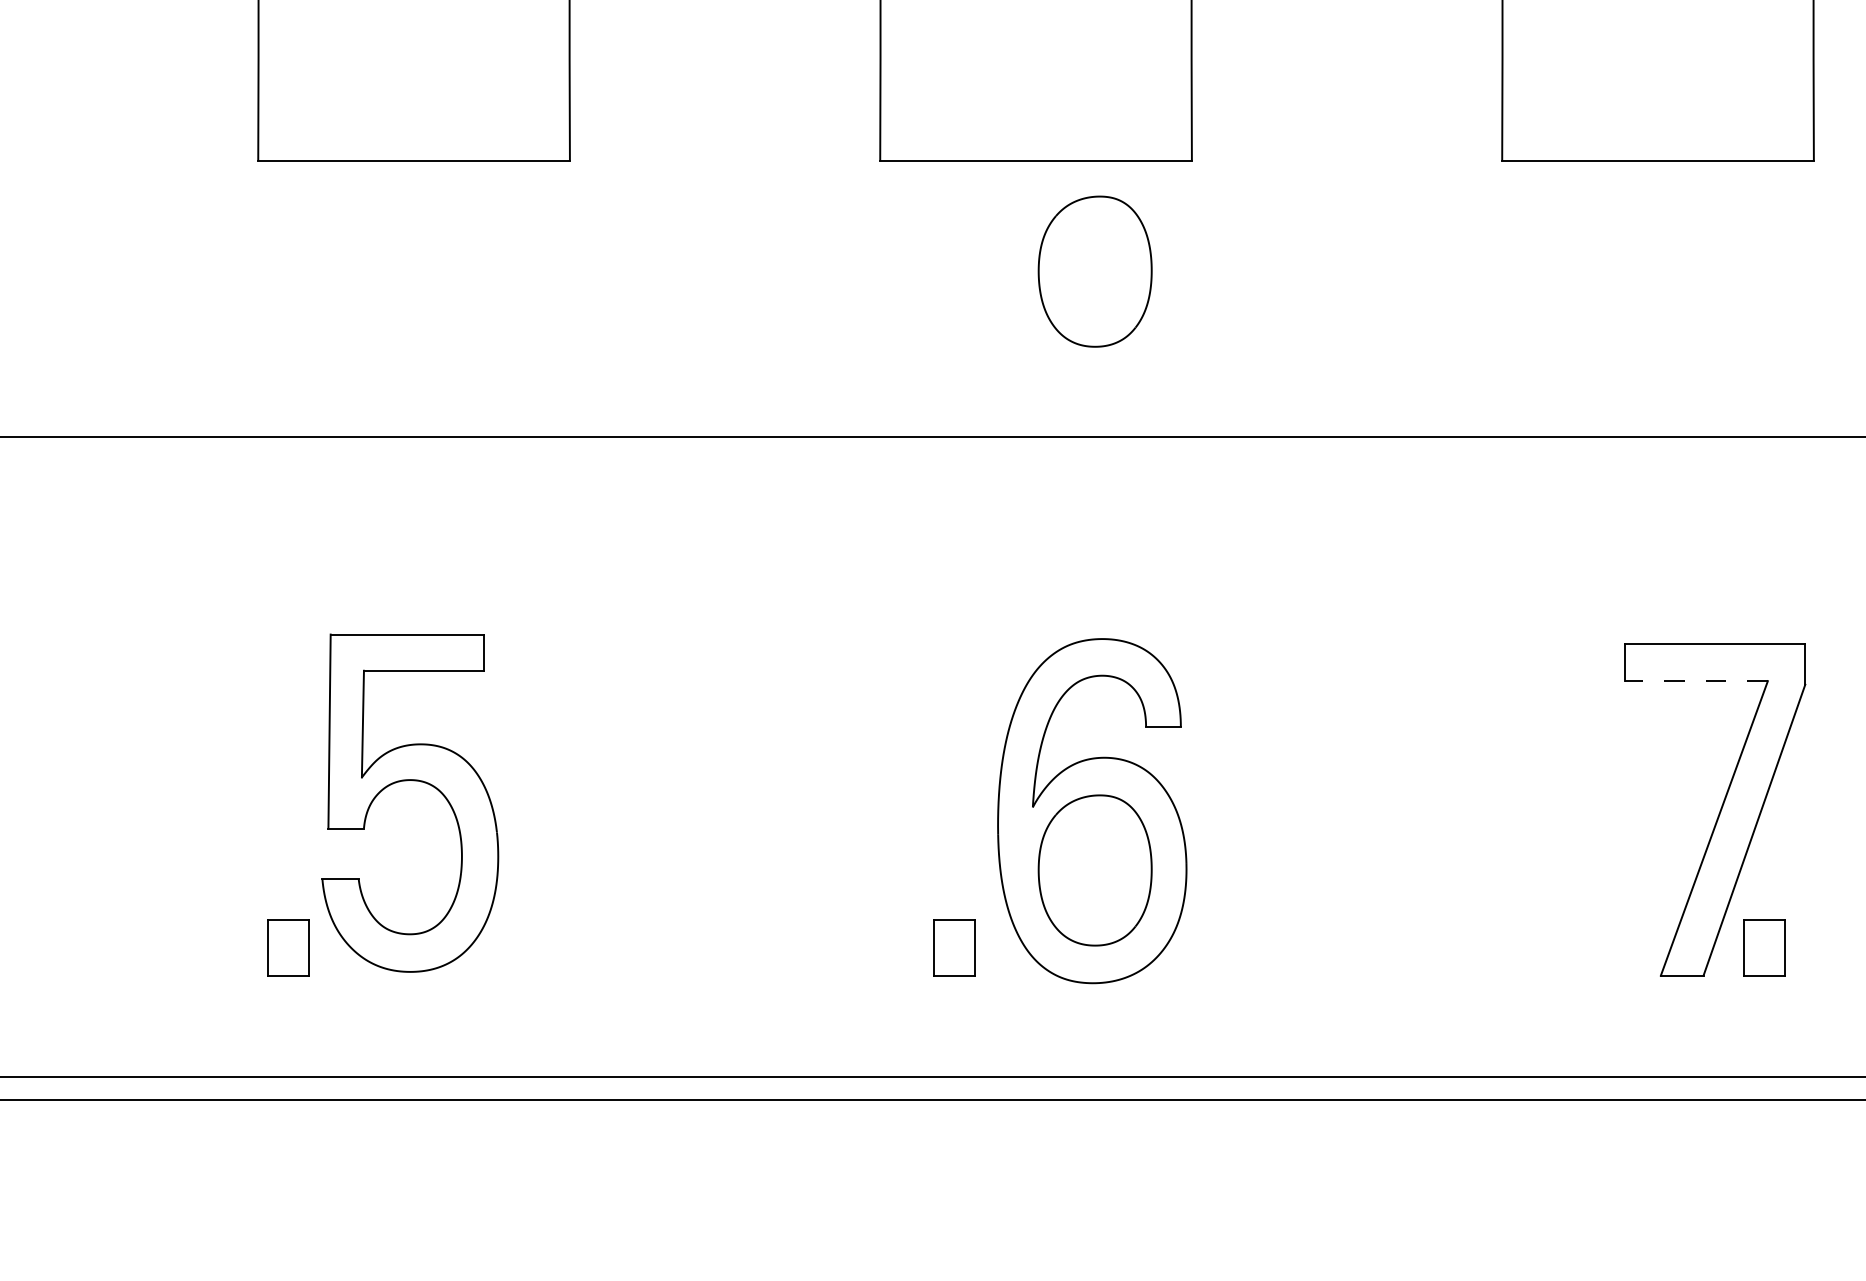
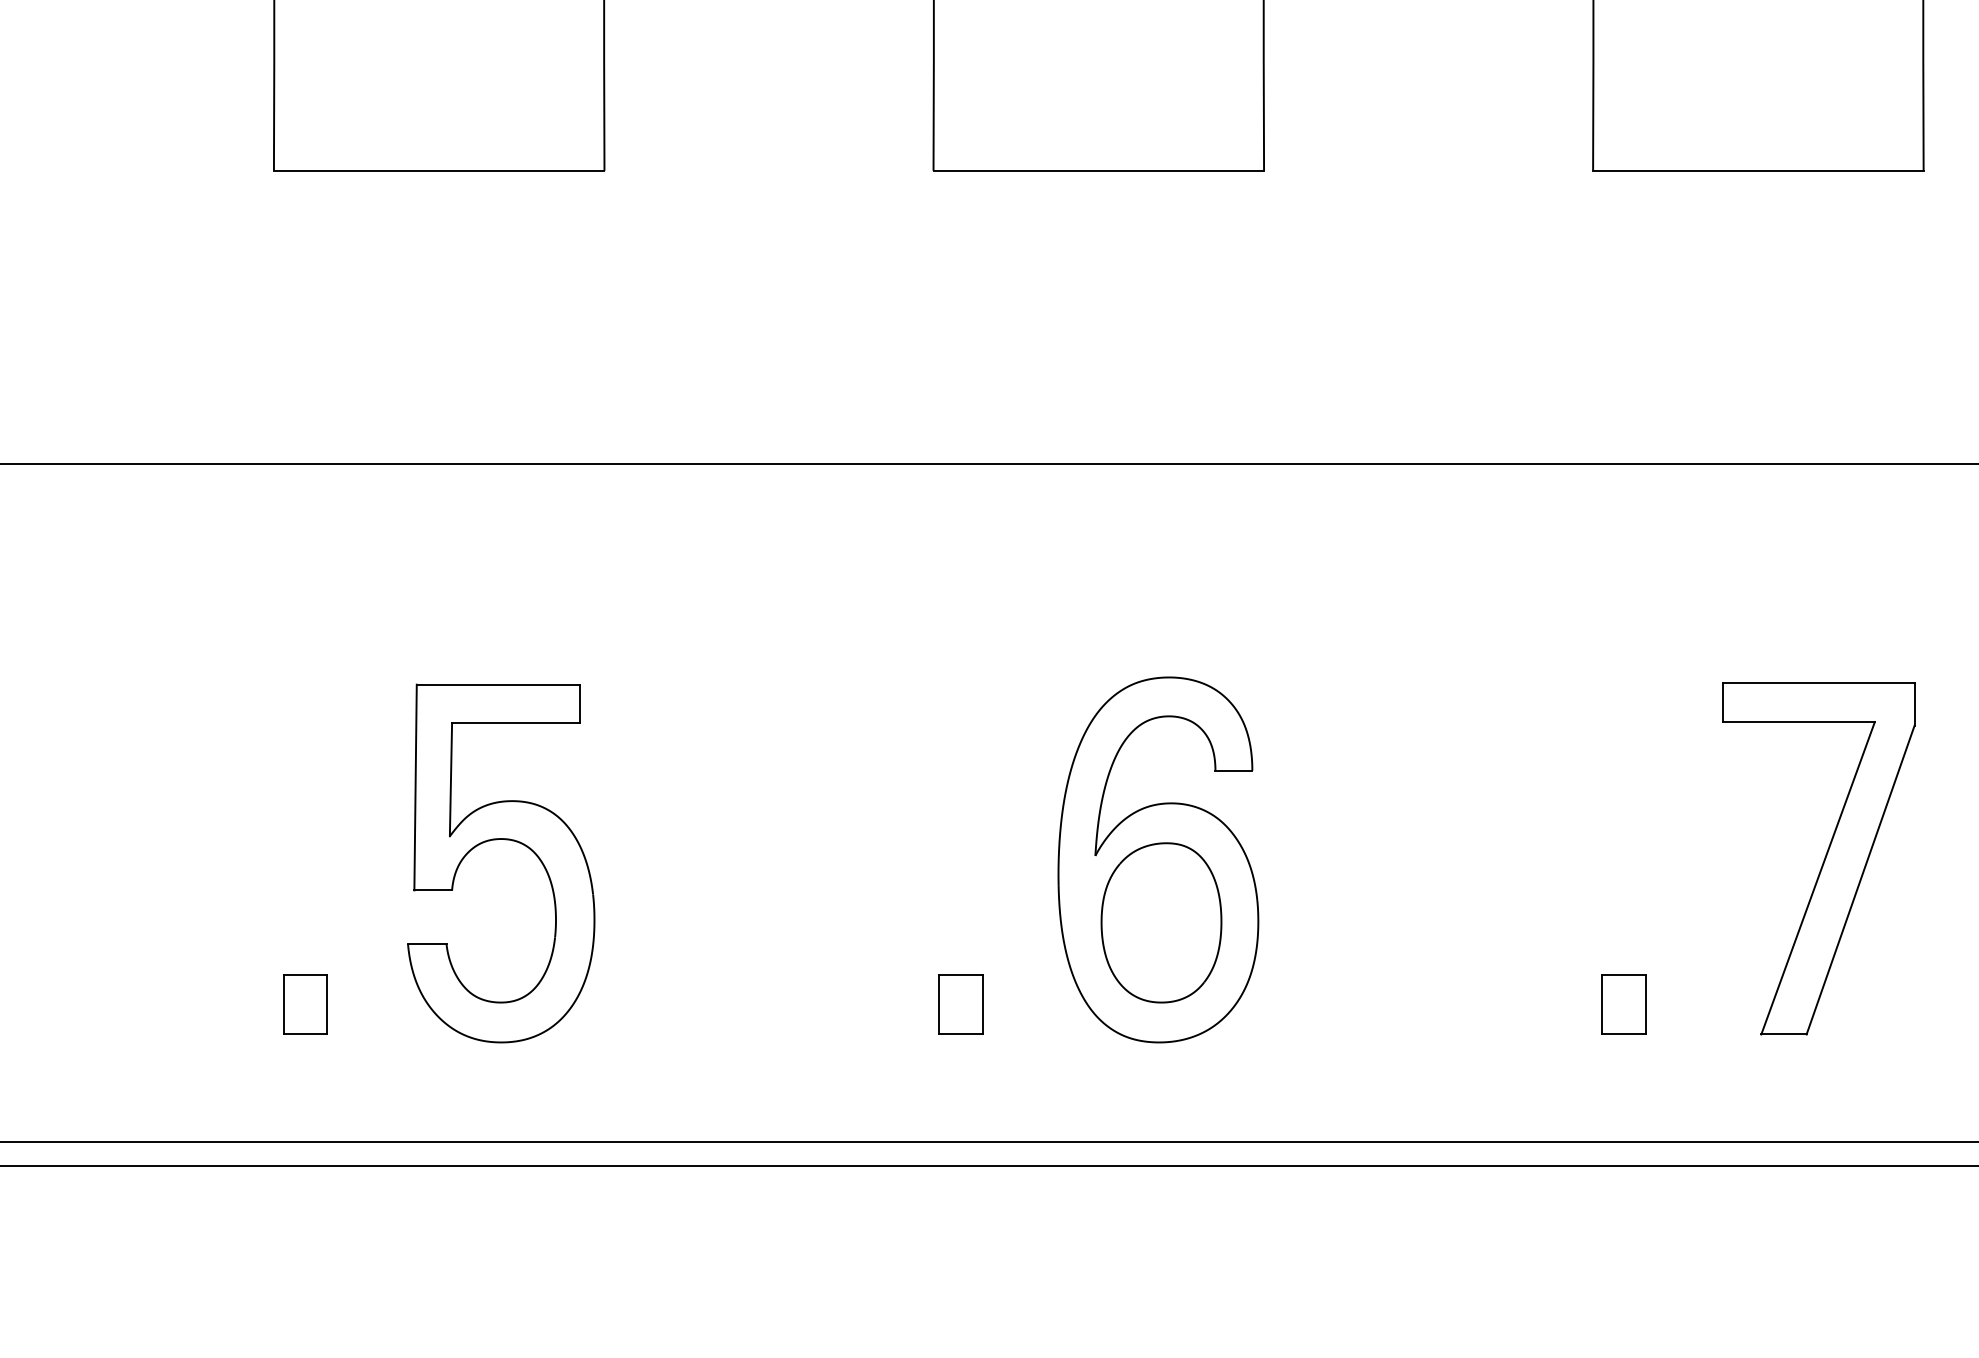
part: (1095, 271) -> (1161, 287), removed
line: (1696, 681) -> (1799, 722), dashed -> solid
part: (414, 781) -> (505, 840), moved
part: (953, 947) -> (960, 1004), moved
part: (1763, 947) -> (1623, 1004), moved

